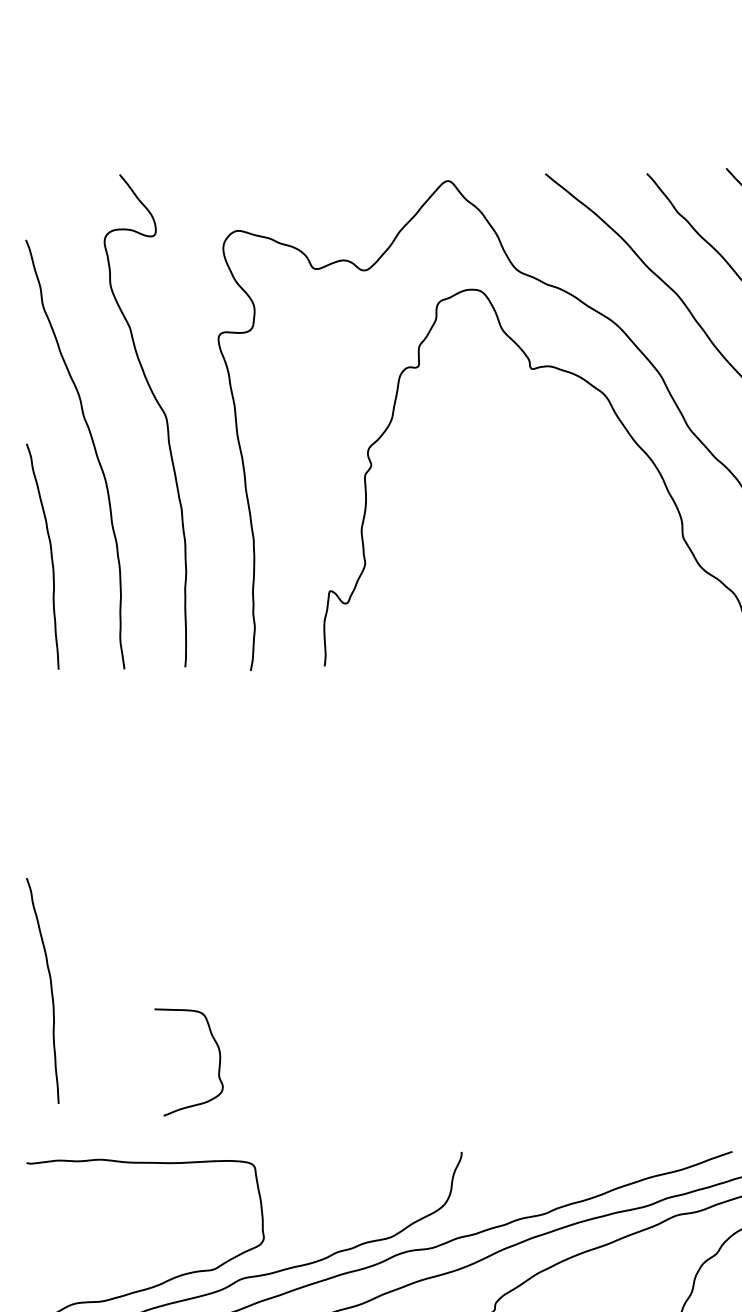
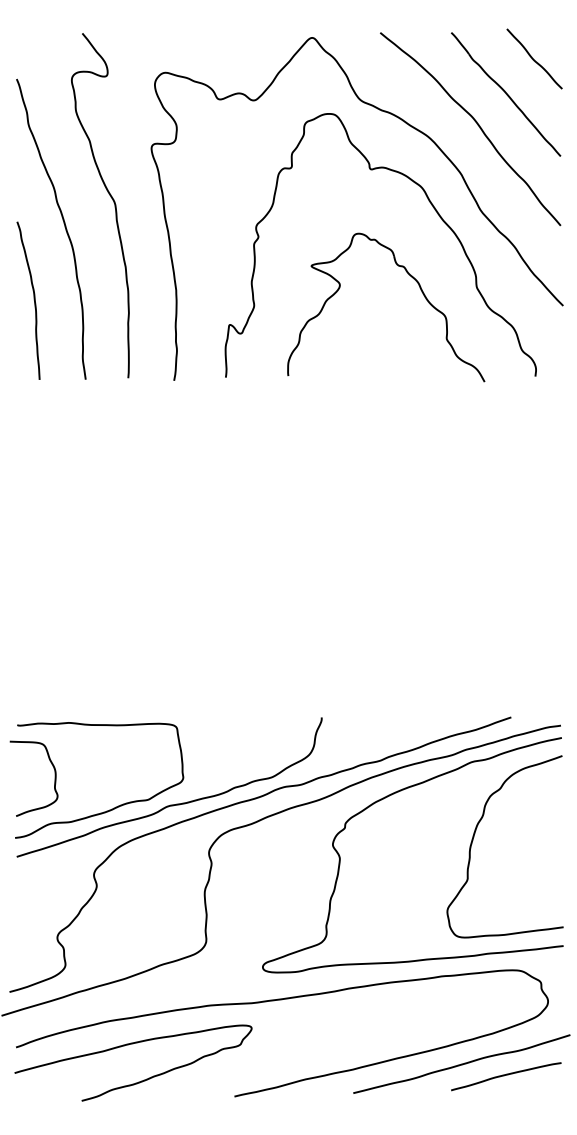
part: (602, 541) -> (420, 290), added
curve: (49, 989) -> (33, 603), removed
curve: (218, 1061) -> (54, 778), moved

